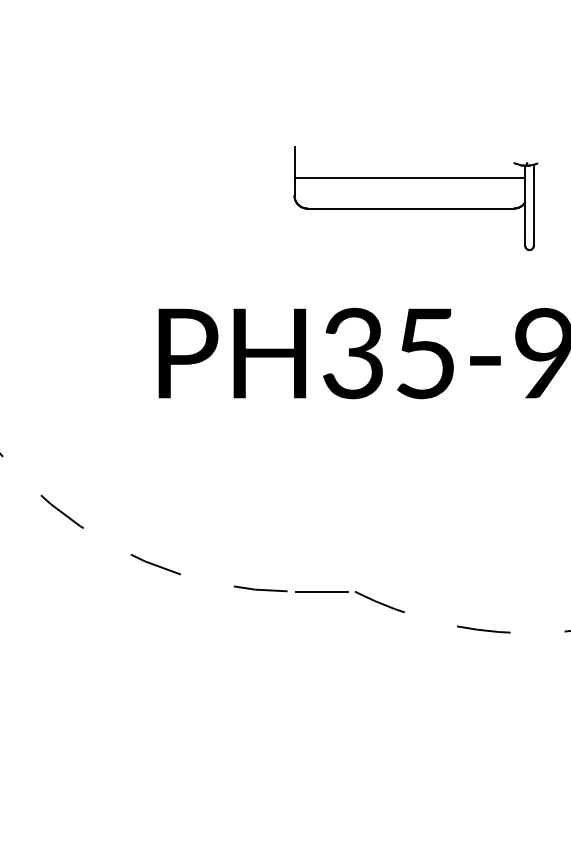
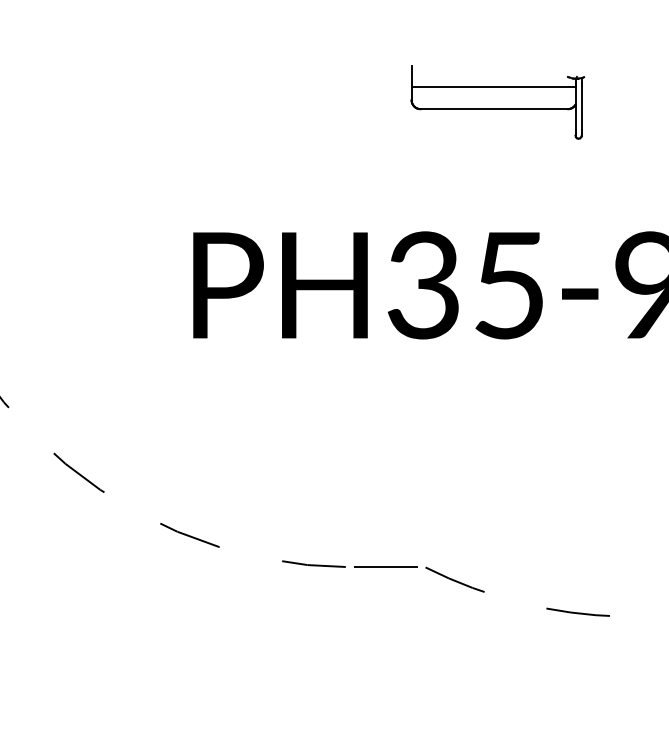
part: (415, 198) -> (497, 101), size x0.6

